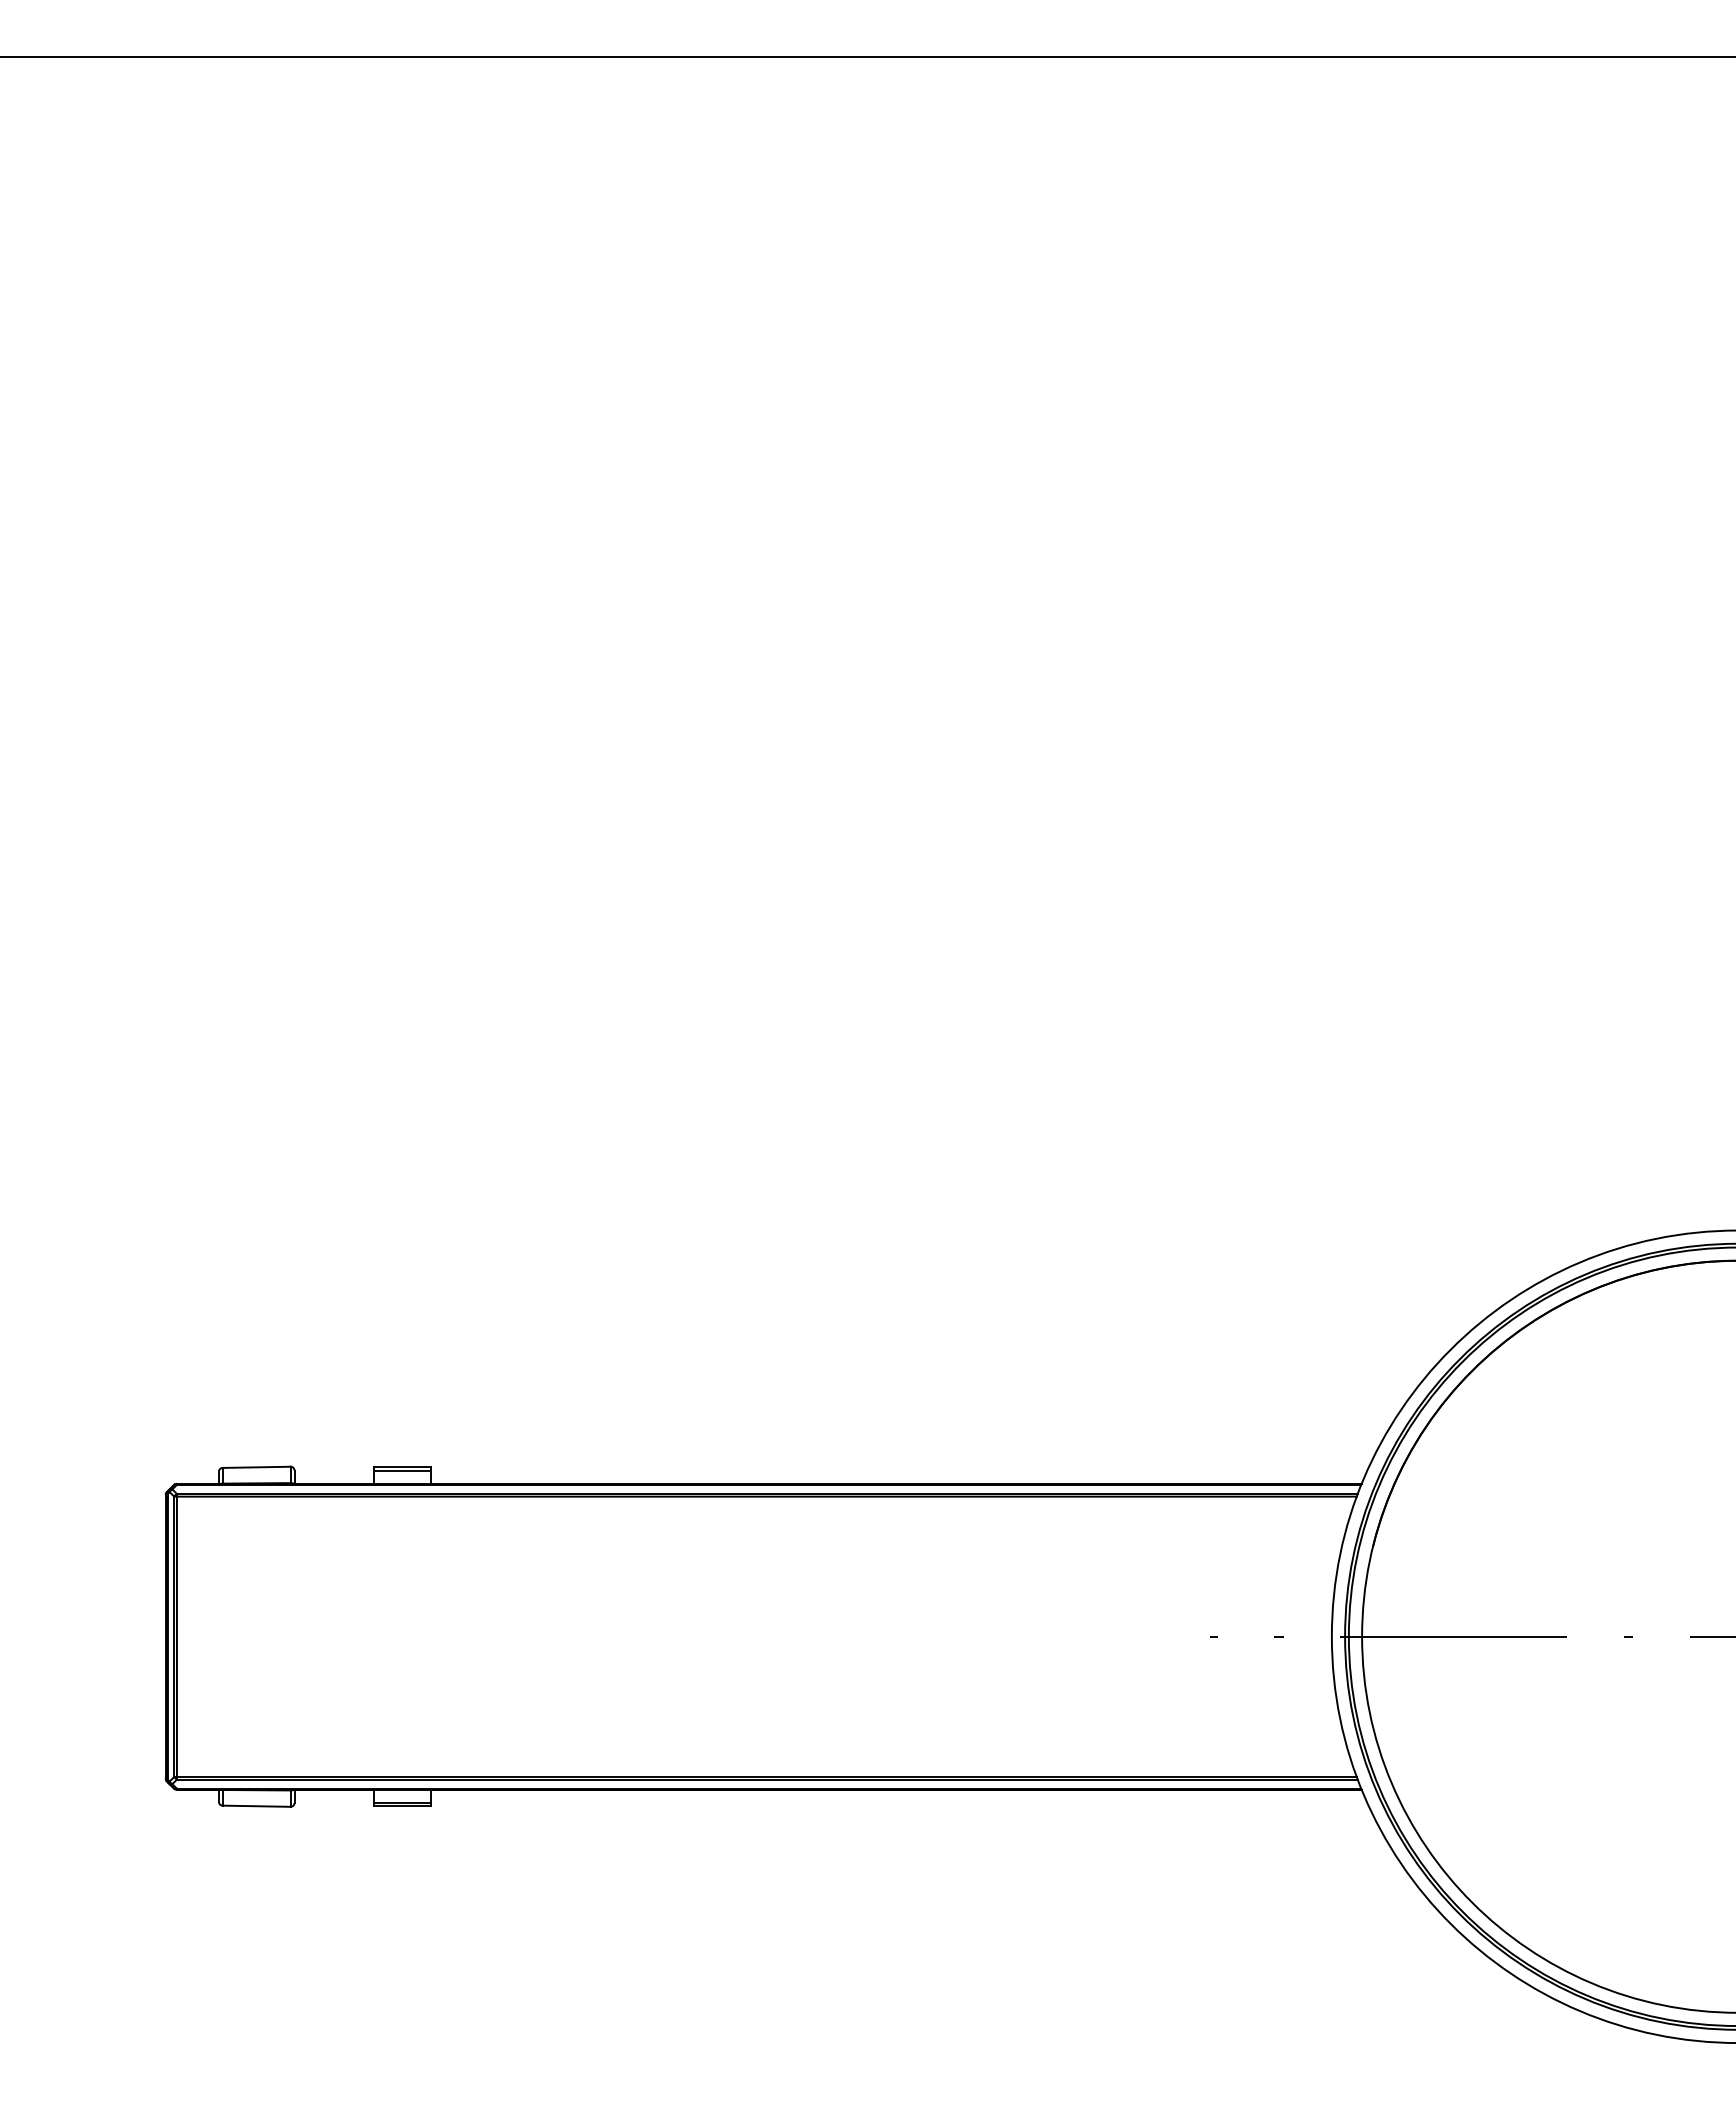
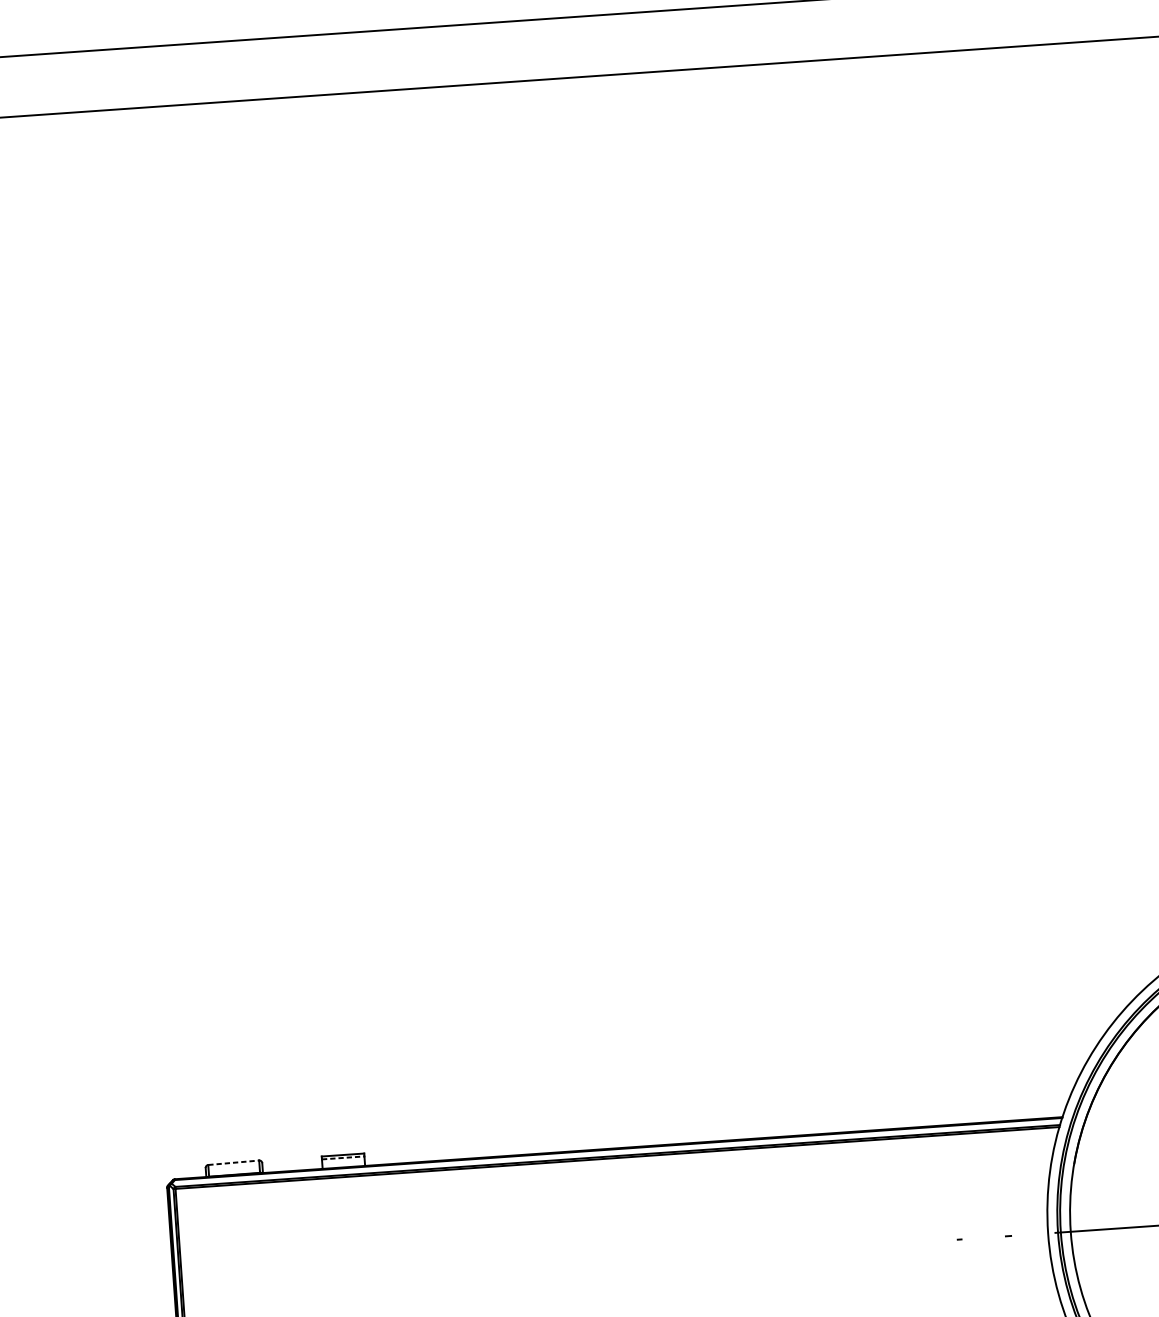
line: (257, 1467) -> (234, 1162), solid -> dashed
line: (403, 1471) -> (343, 1158), solid -> dashed

